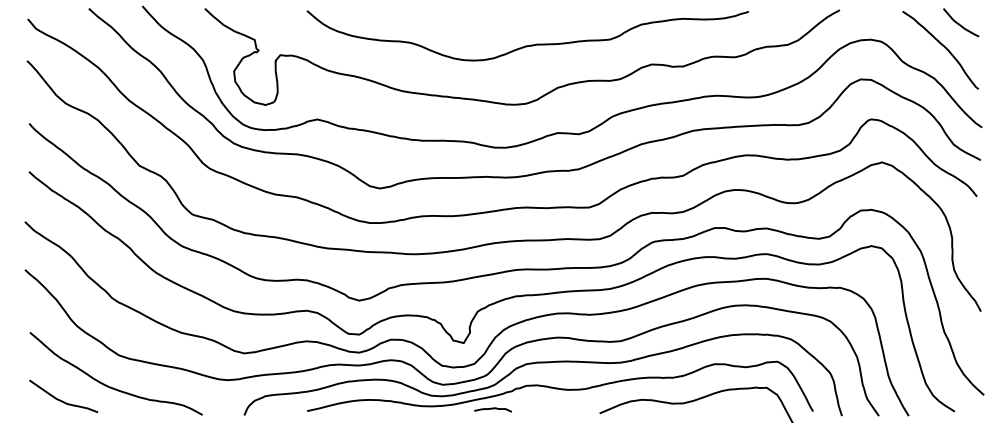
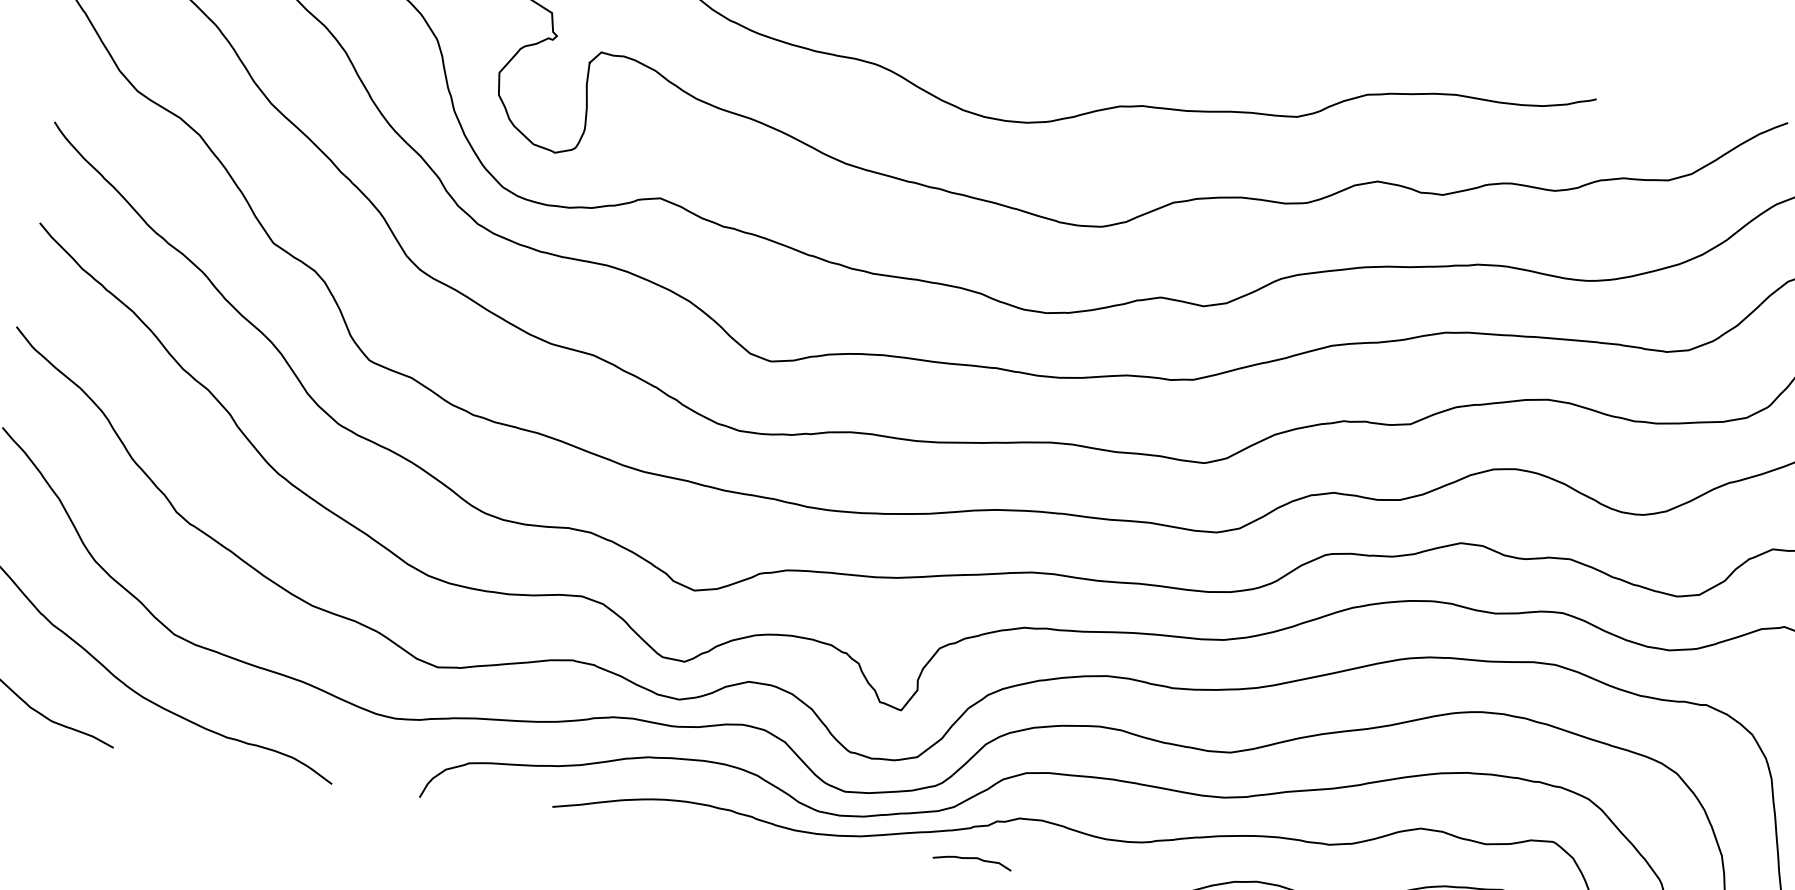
curve: (492, 409) -> (971, 860), moved

